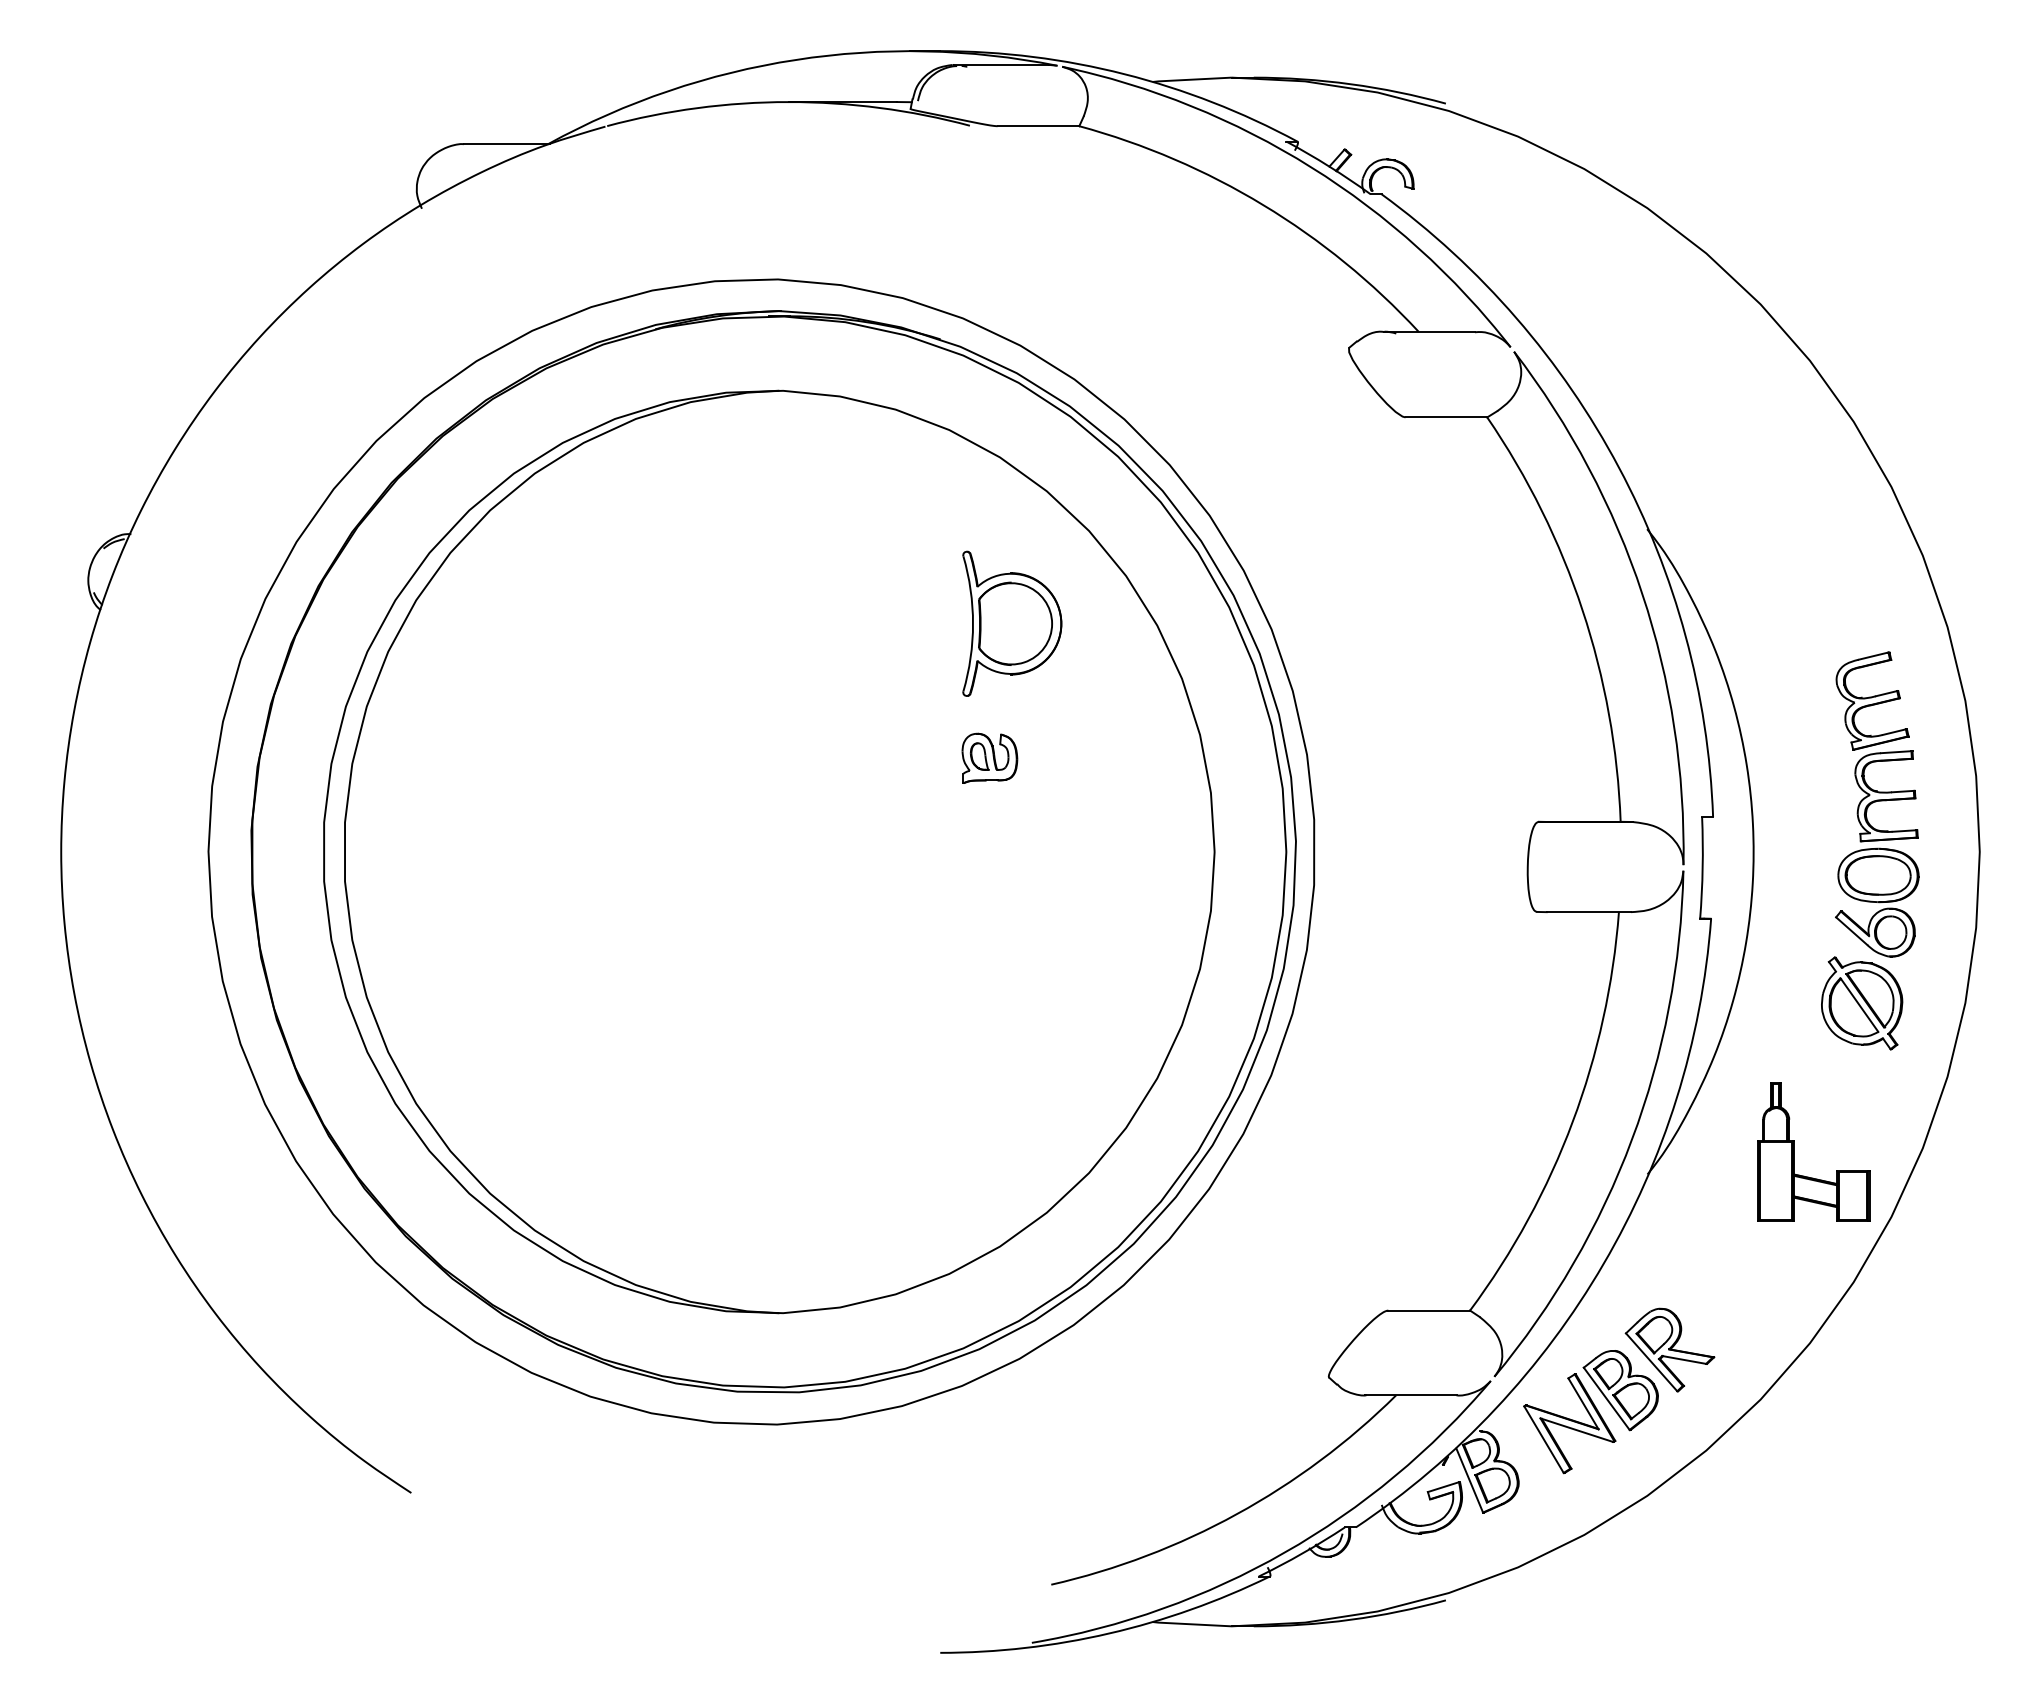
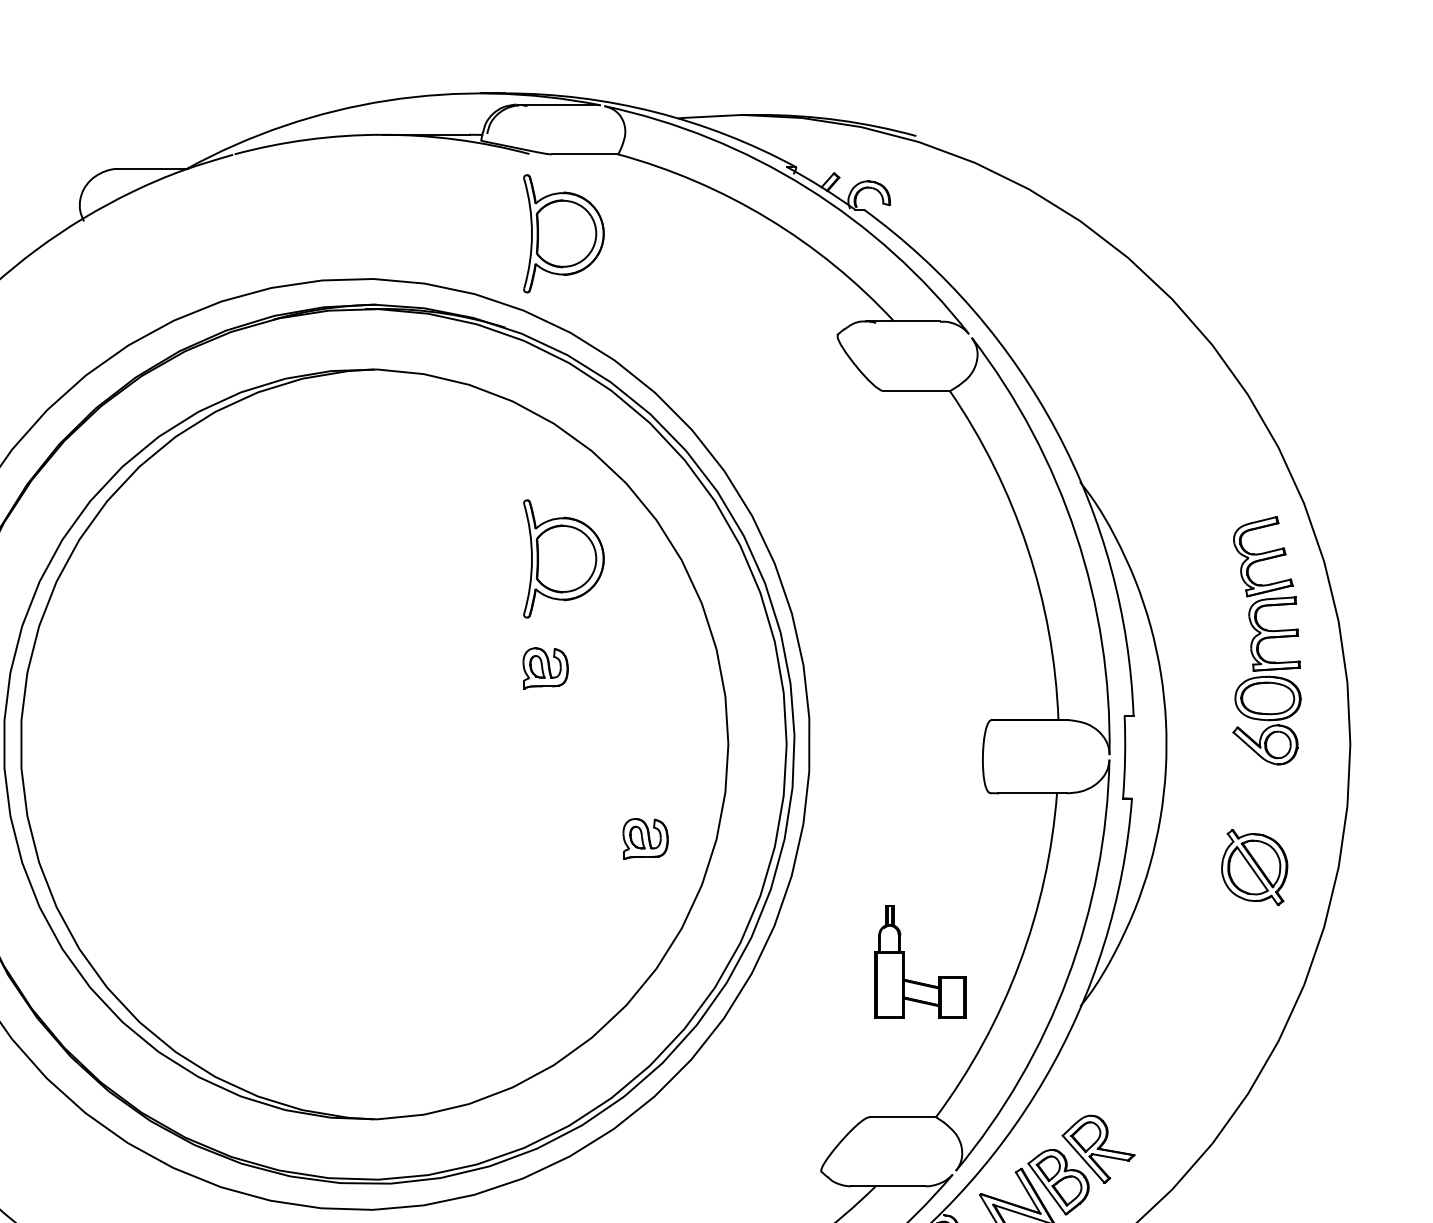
part: (1012, 223) -> (564, 233), added
part: (1877, 804) -> (1267, 640), moved
part: (1112, 967) -> (645, 838), added
part: (1794, 1151) -> (904, 961), moved

